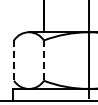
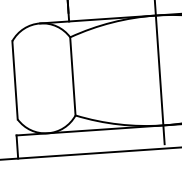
line: (14, 61) -> (15, 82), dashed -> solid
line: (43, 61) -> (72, 78), dashed -> solid

